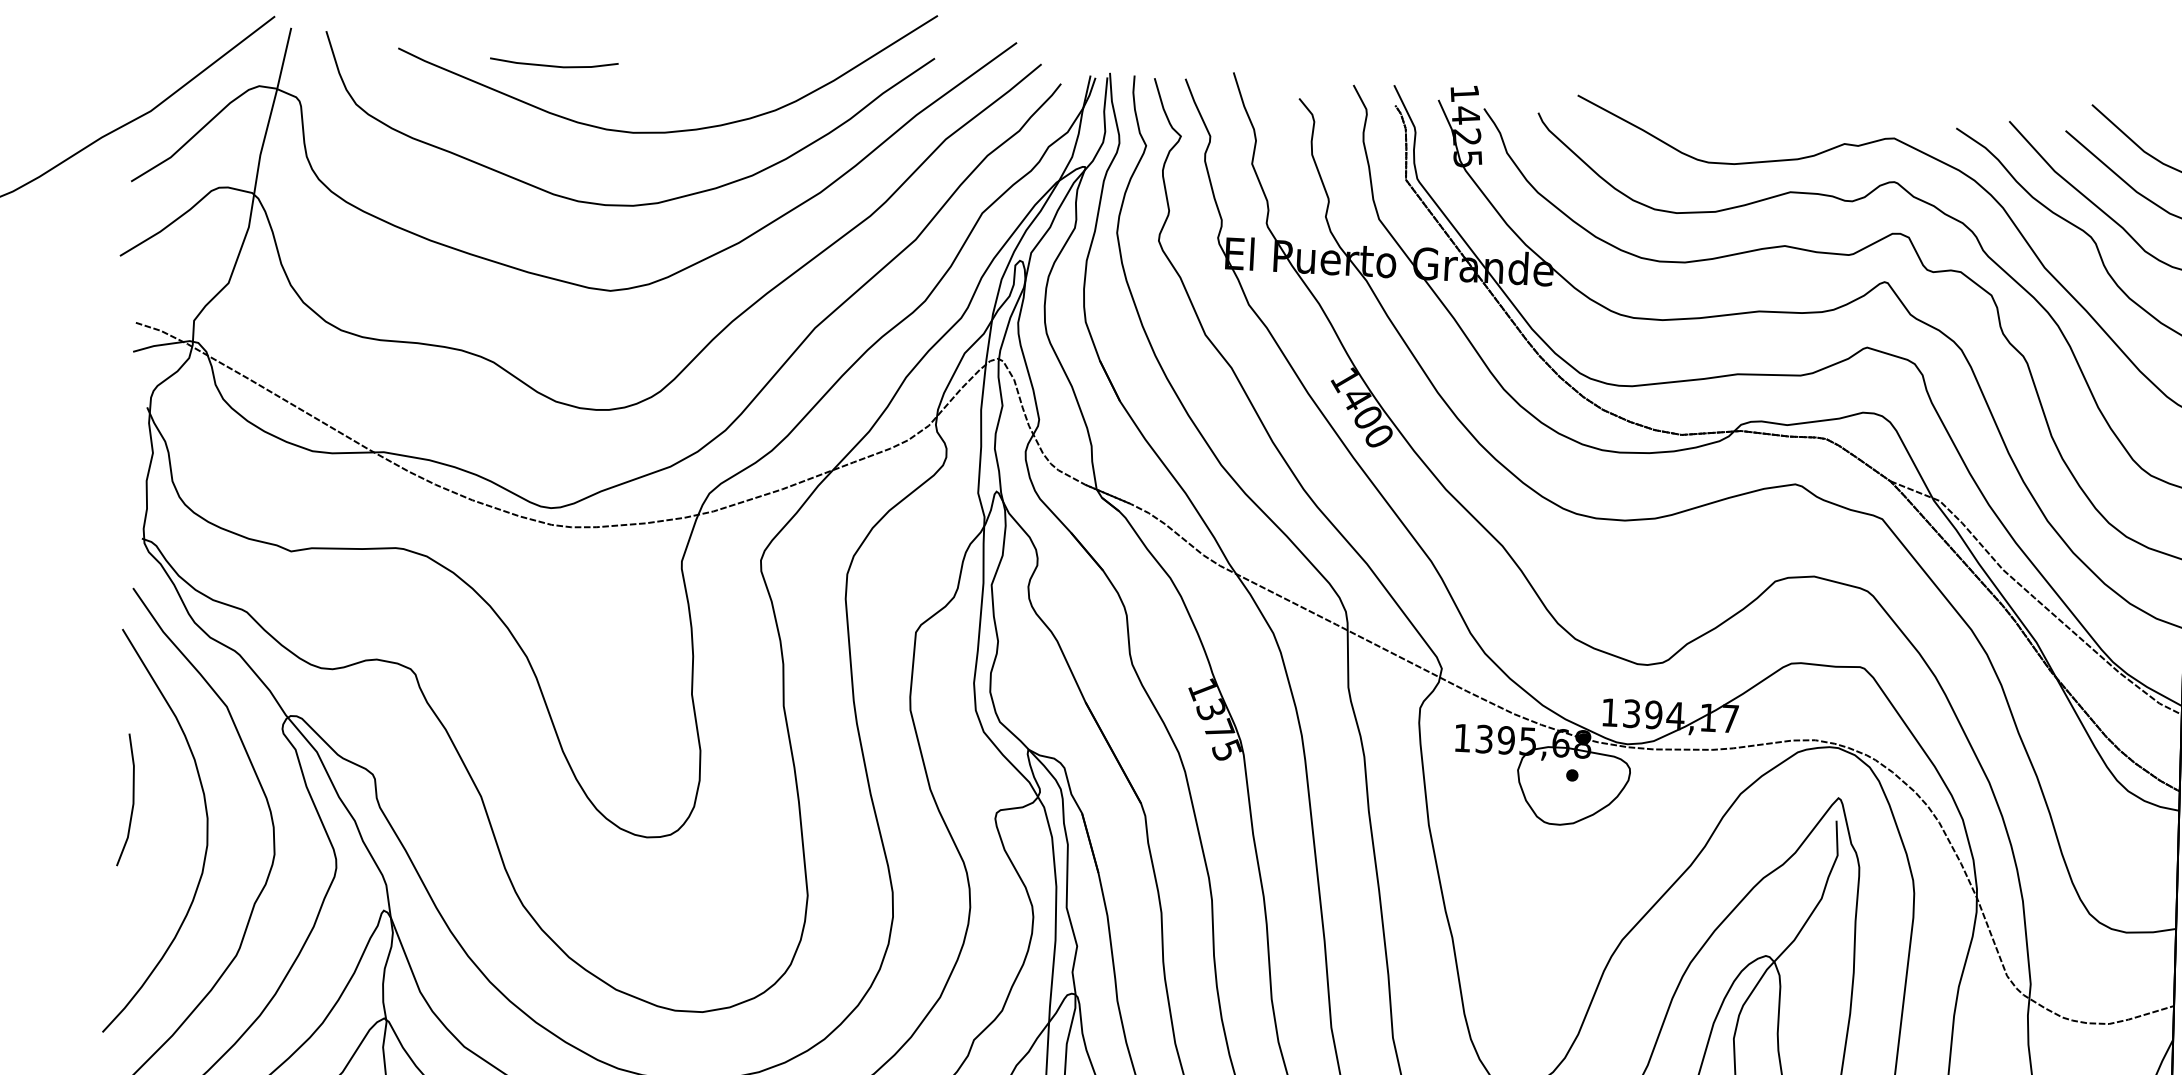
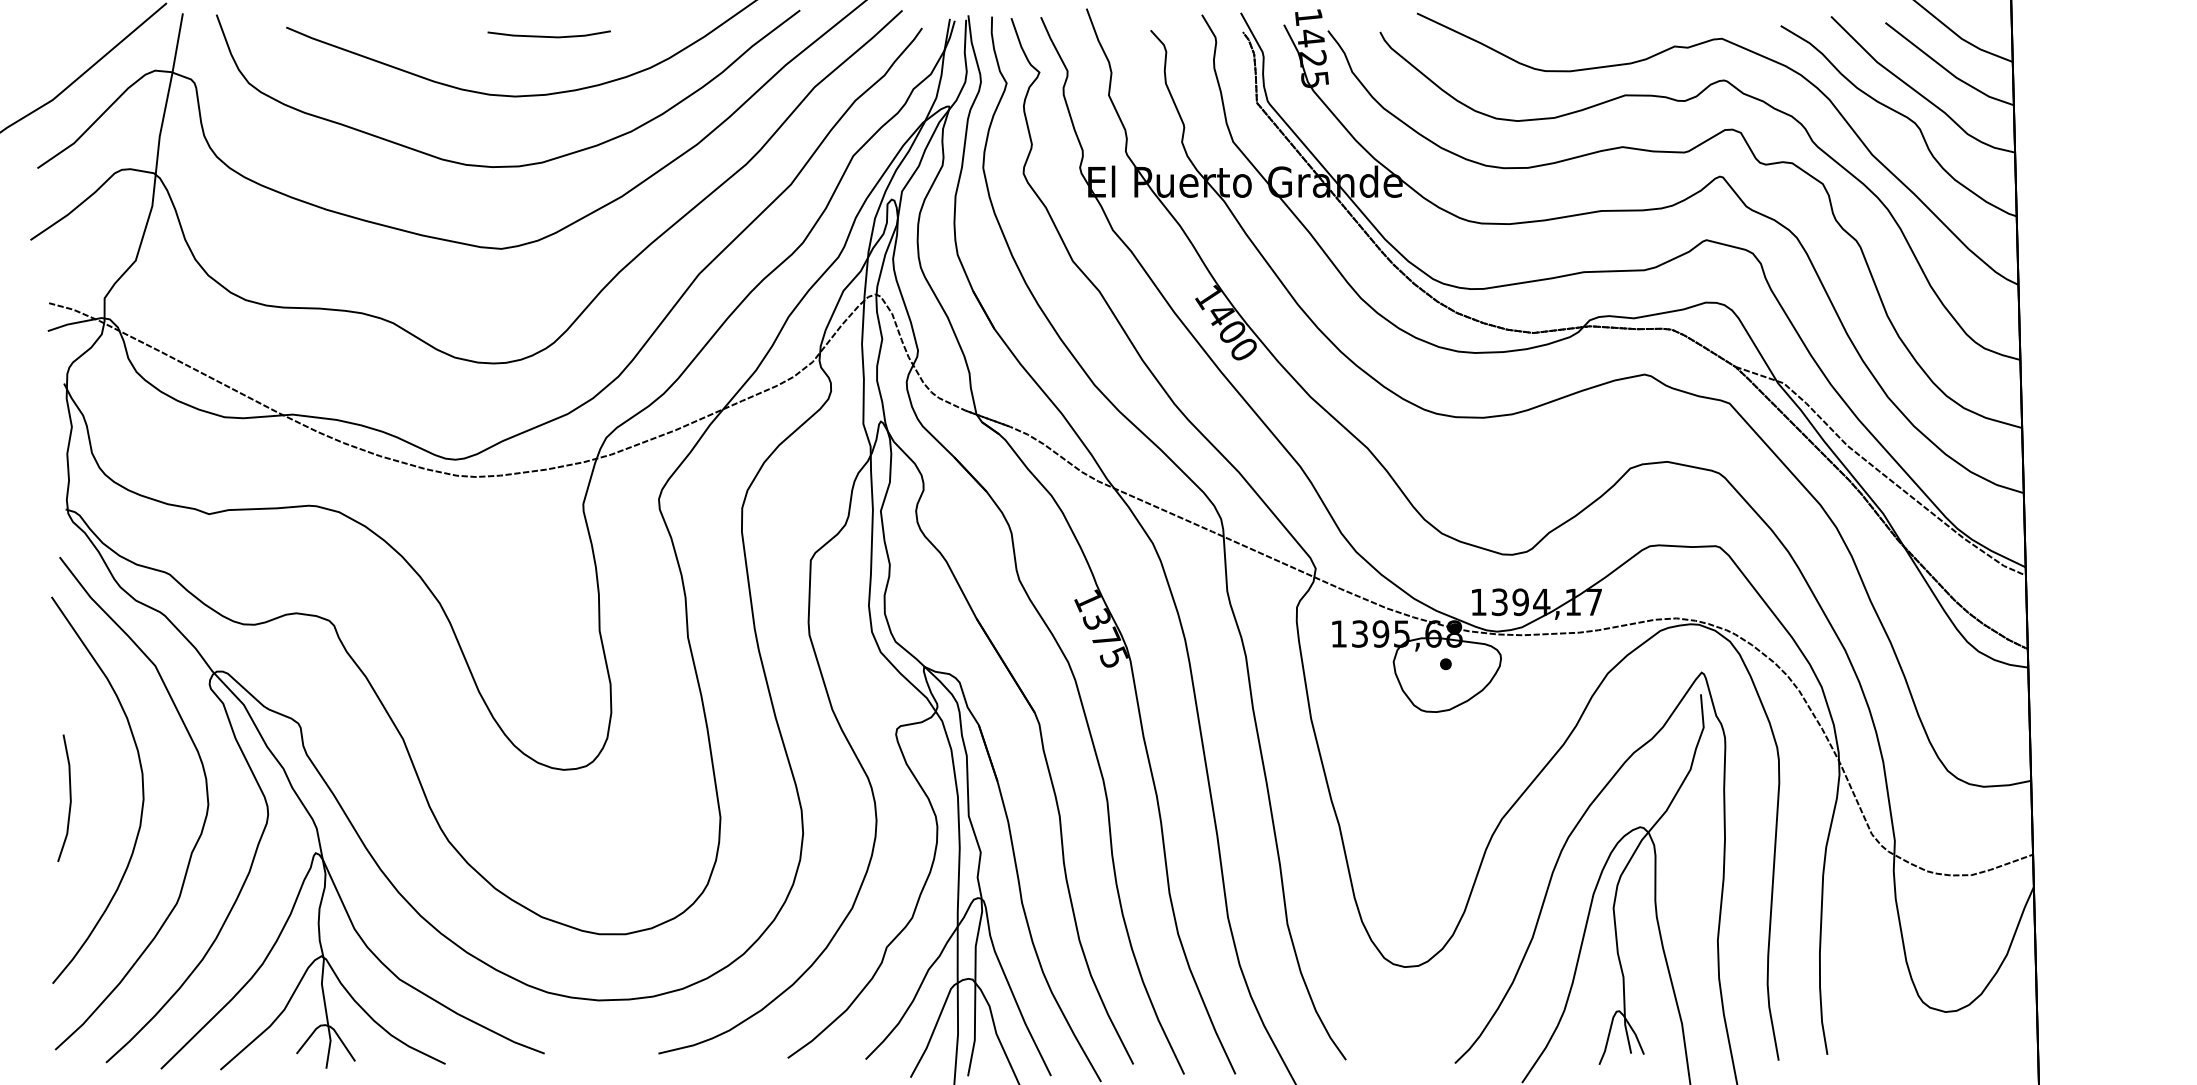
line: (553, 65) -> (548, 36), moved
line: (132, 799) -> (69, 797), moved

